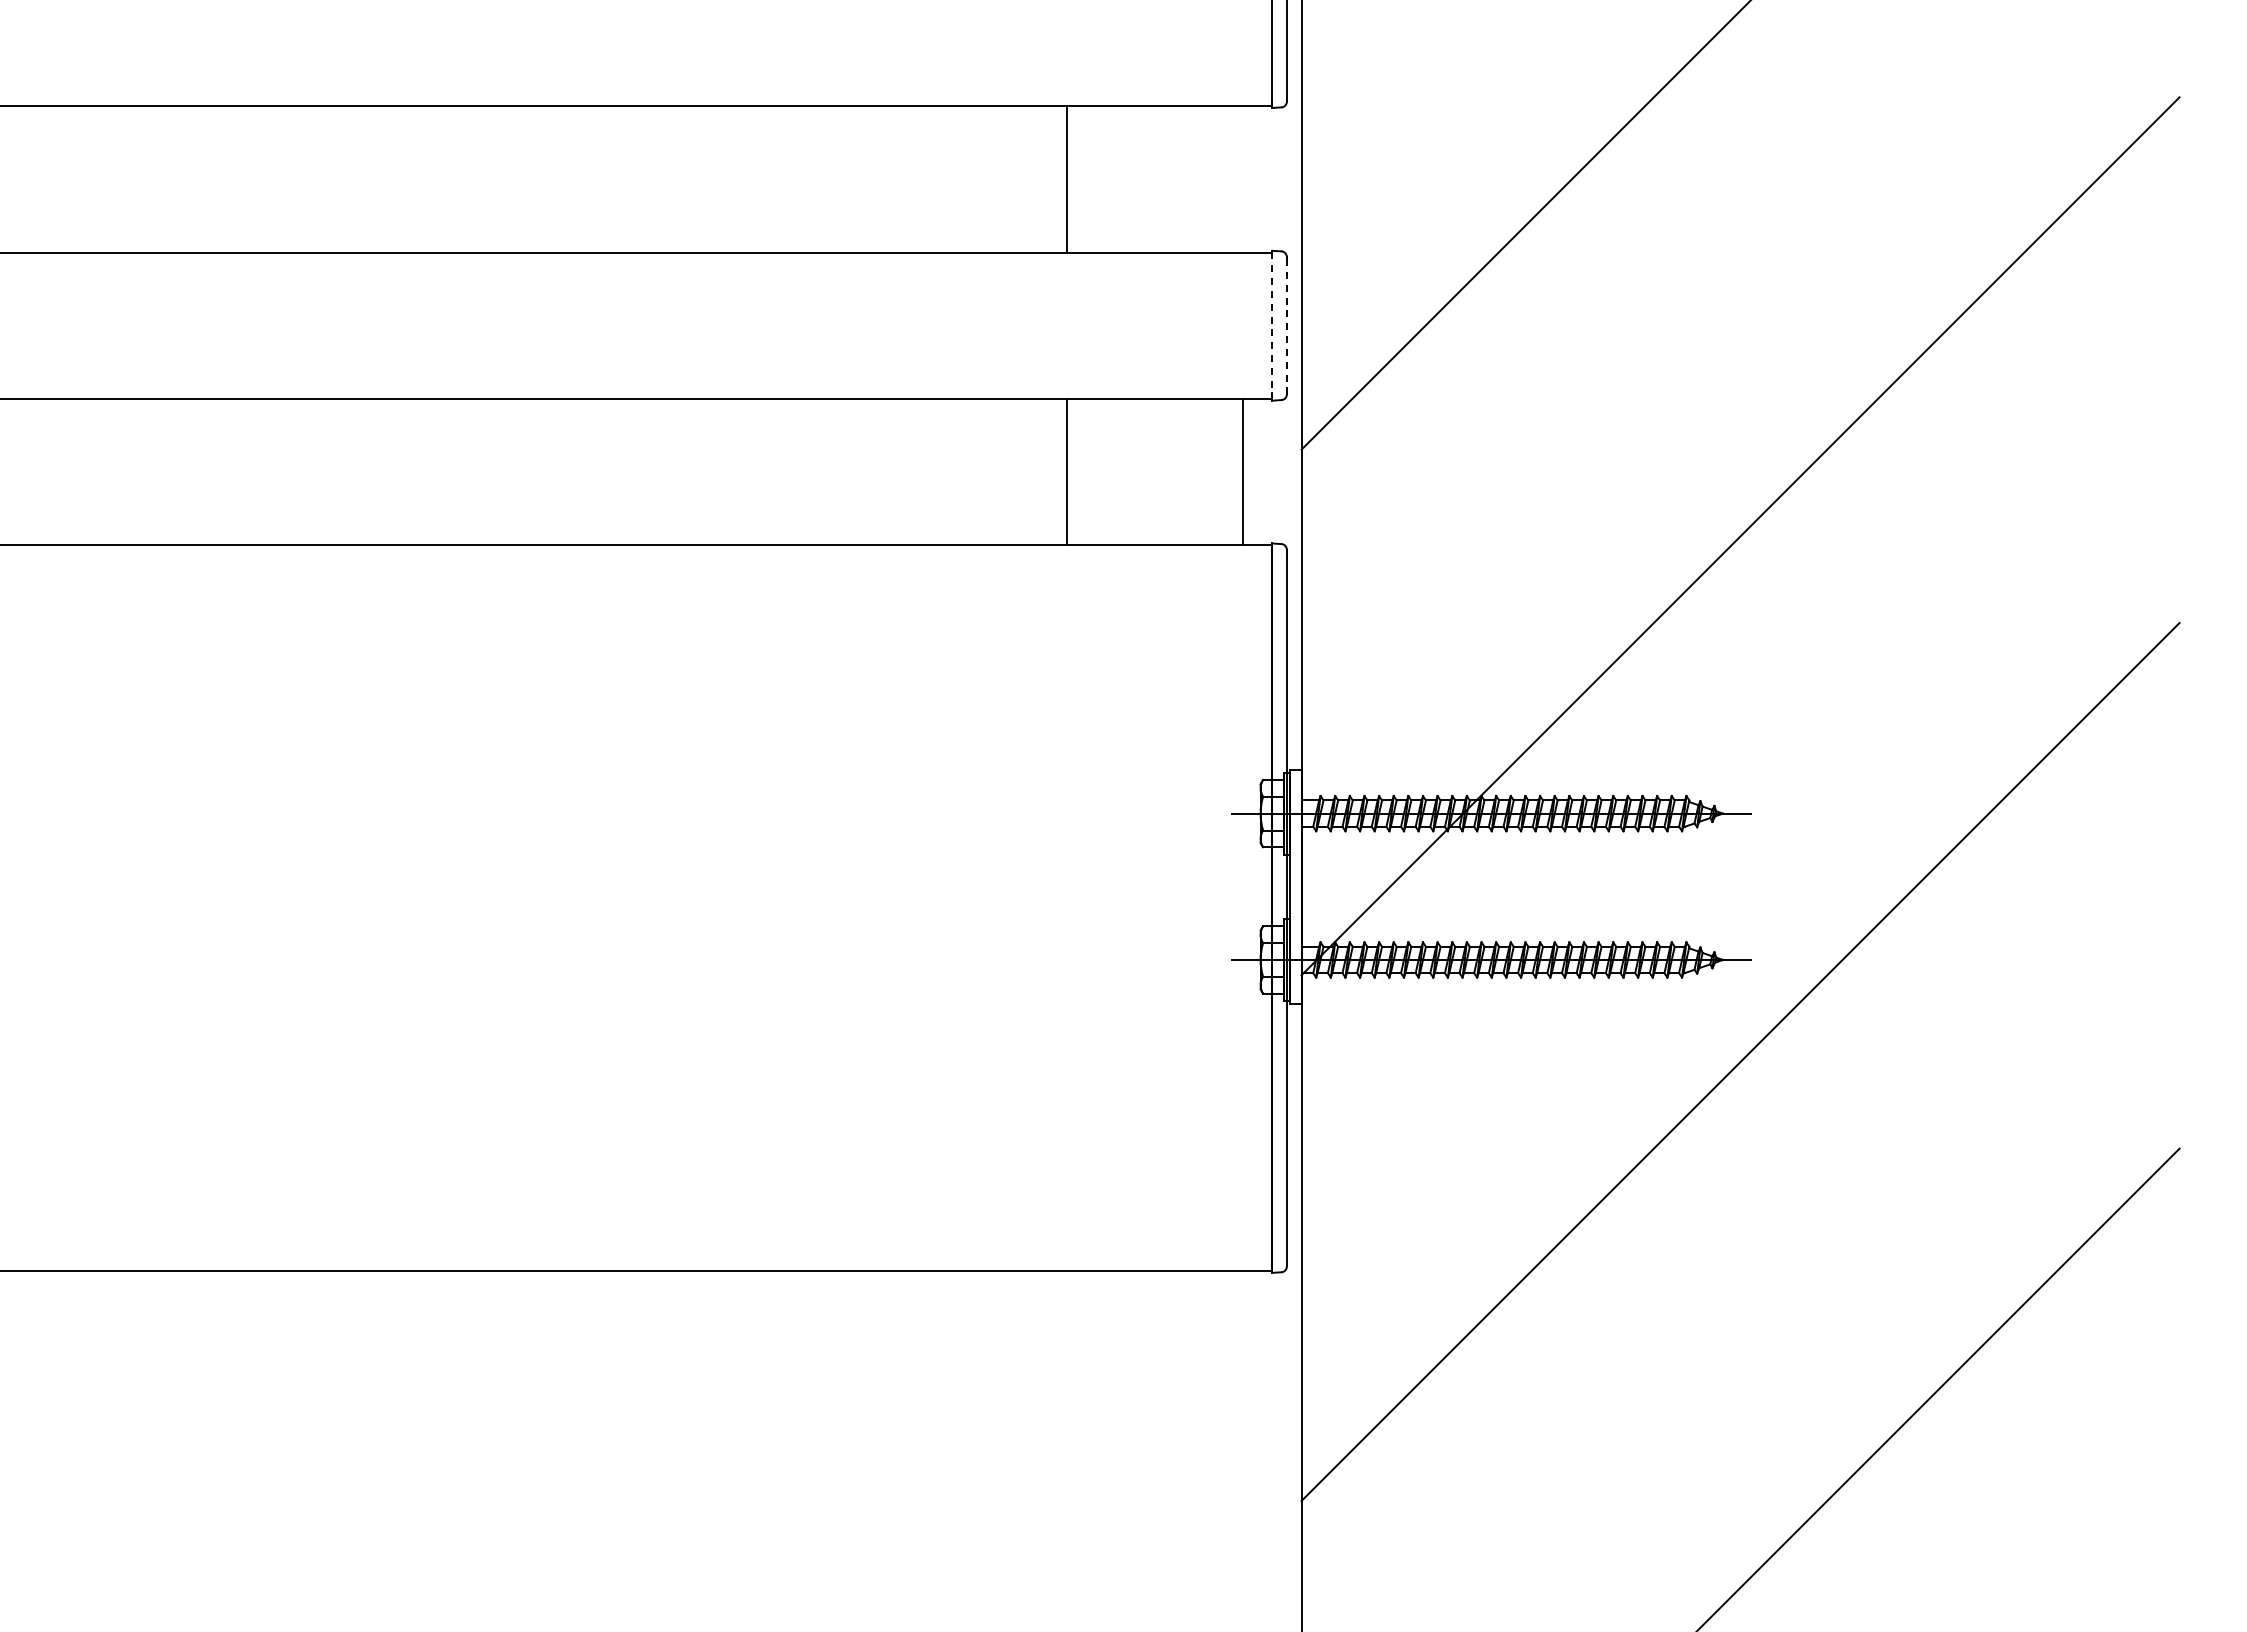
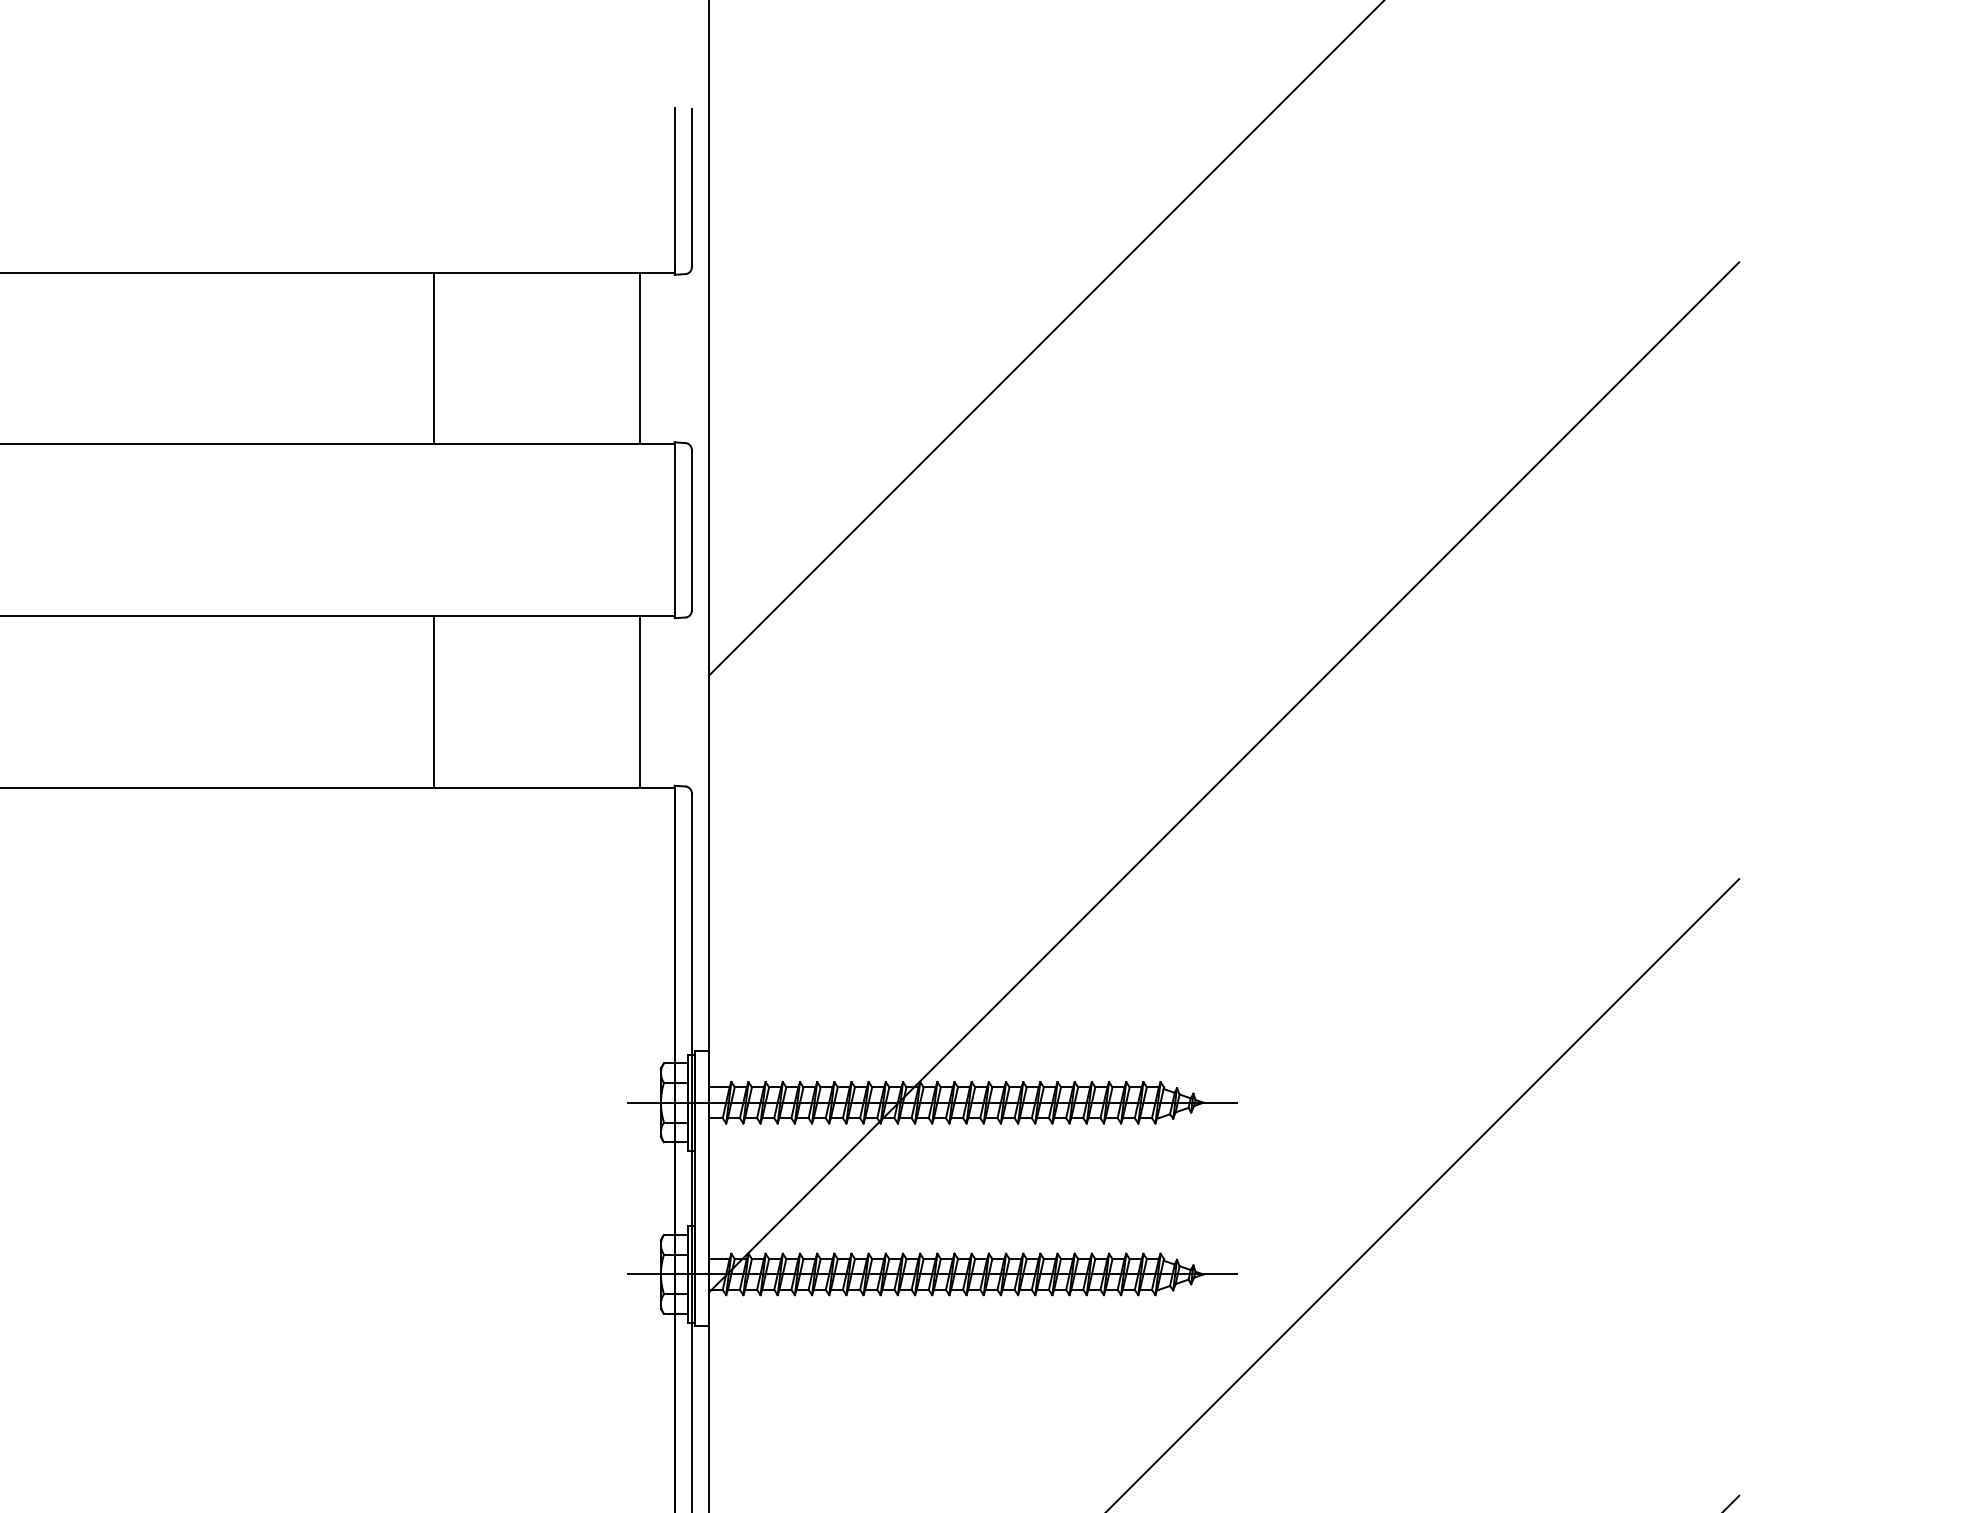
line: (1243, 179) -> (640, 358), added
line: (1286, 326) -> (691, 531), dashed -> solid
line: (1272, 329) -> (674, 534), dashed -> solid

